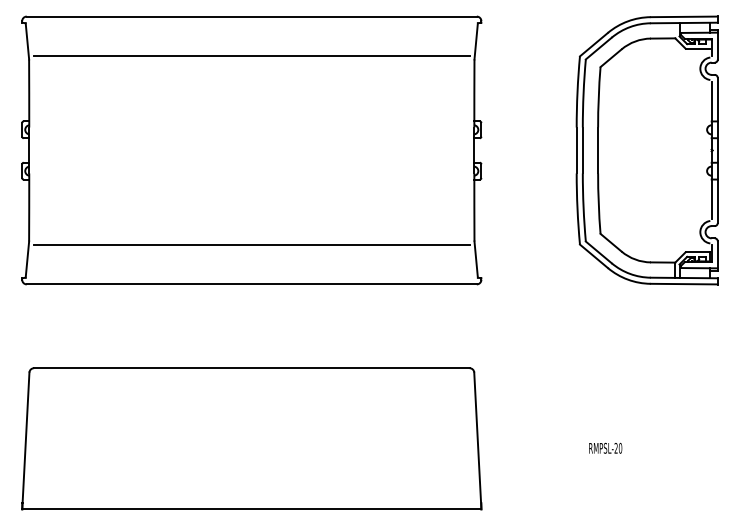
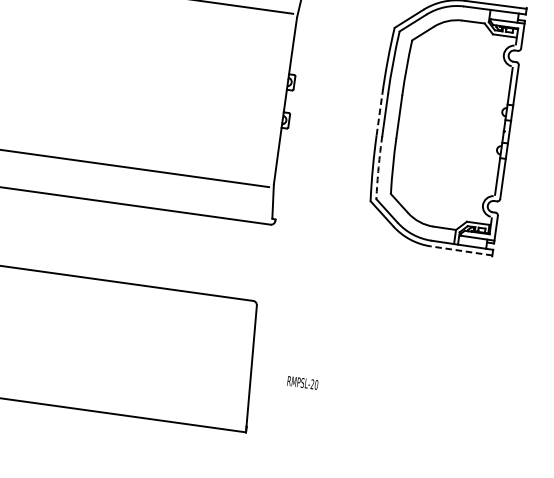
line: (576, 150) -> (379, 114), solid -> dashed
arc: (583, 207) -> (378, 167), solid -> dashed
line: (684, 284) -> (461, 251), solid -> dashed
text: (605, 447) -> (302, 382), moved

